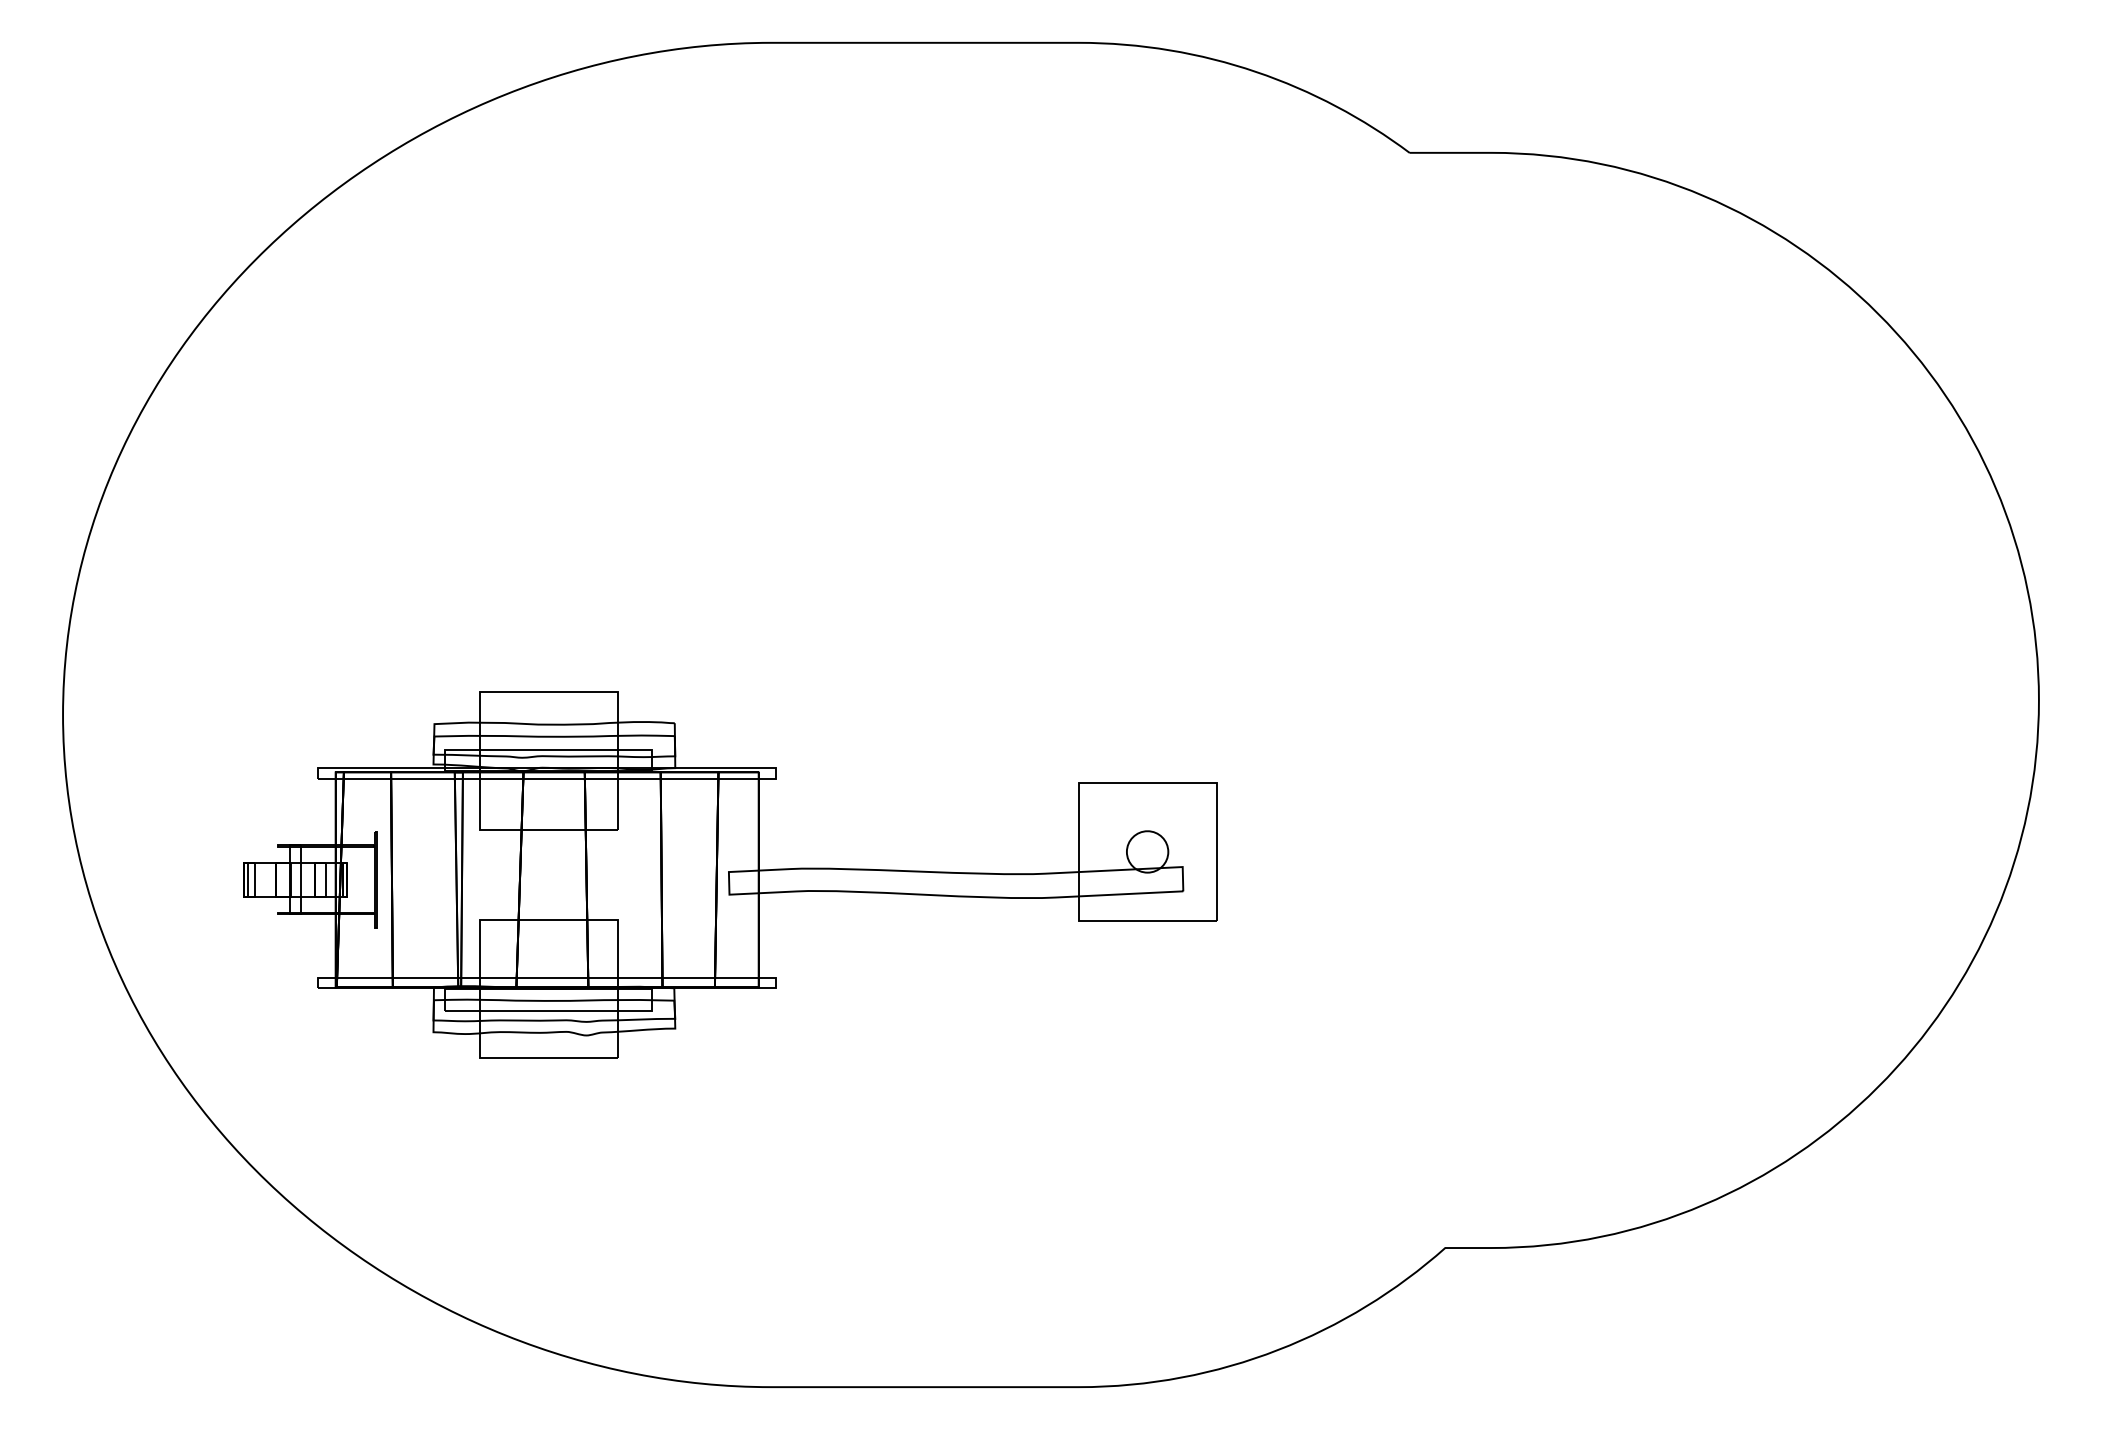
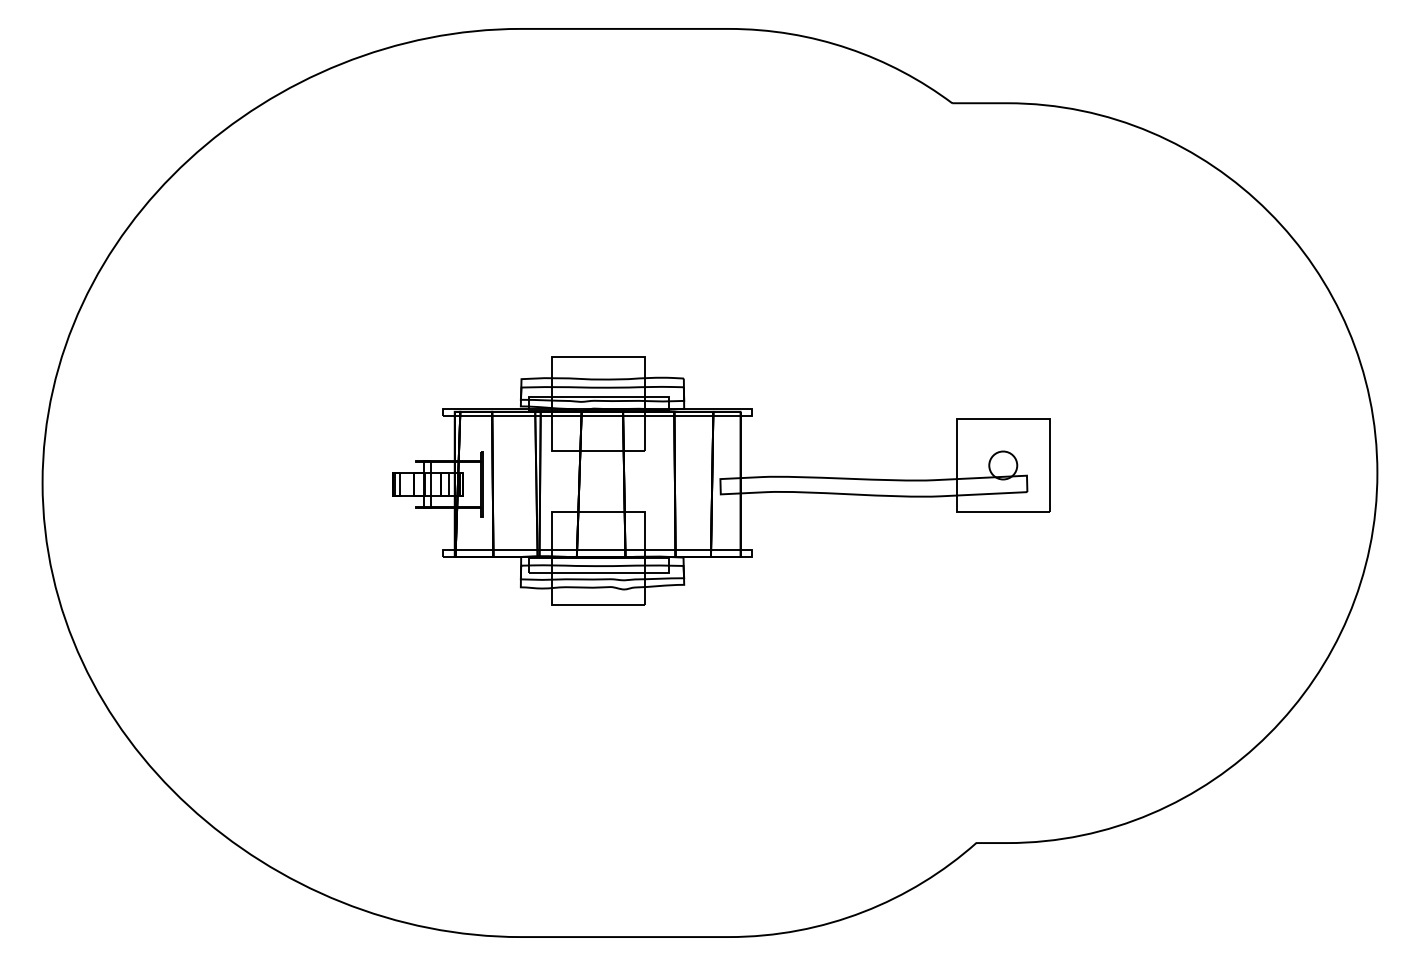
part: (730, 874) -> (721, 480), moved

